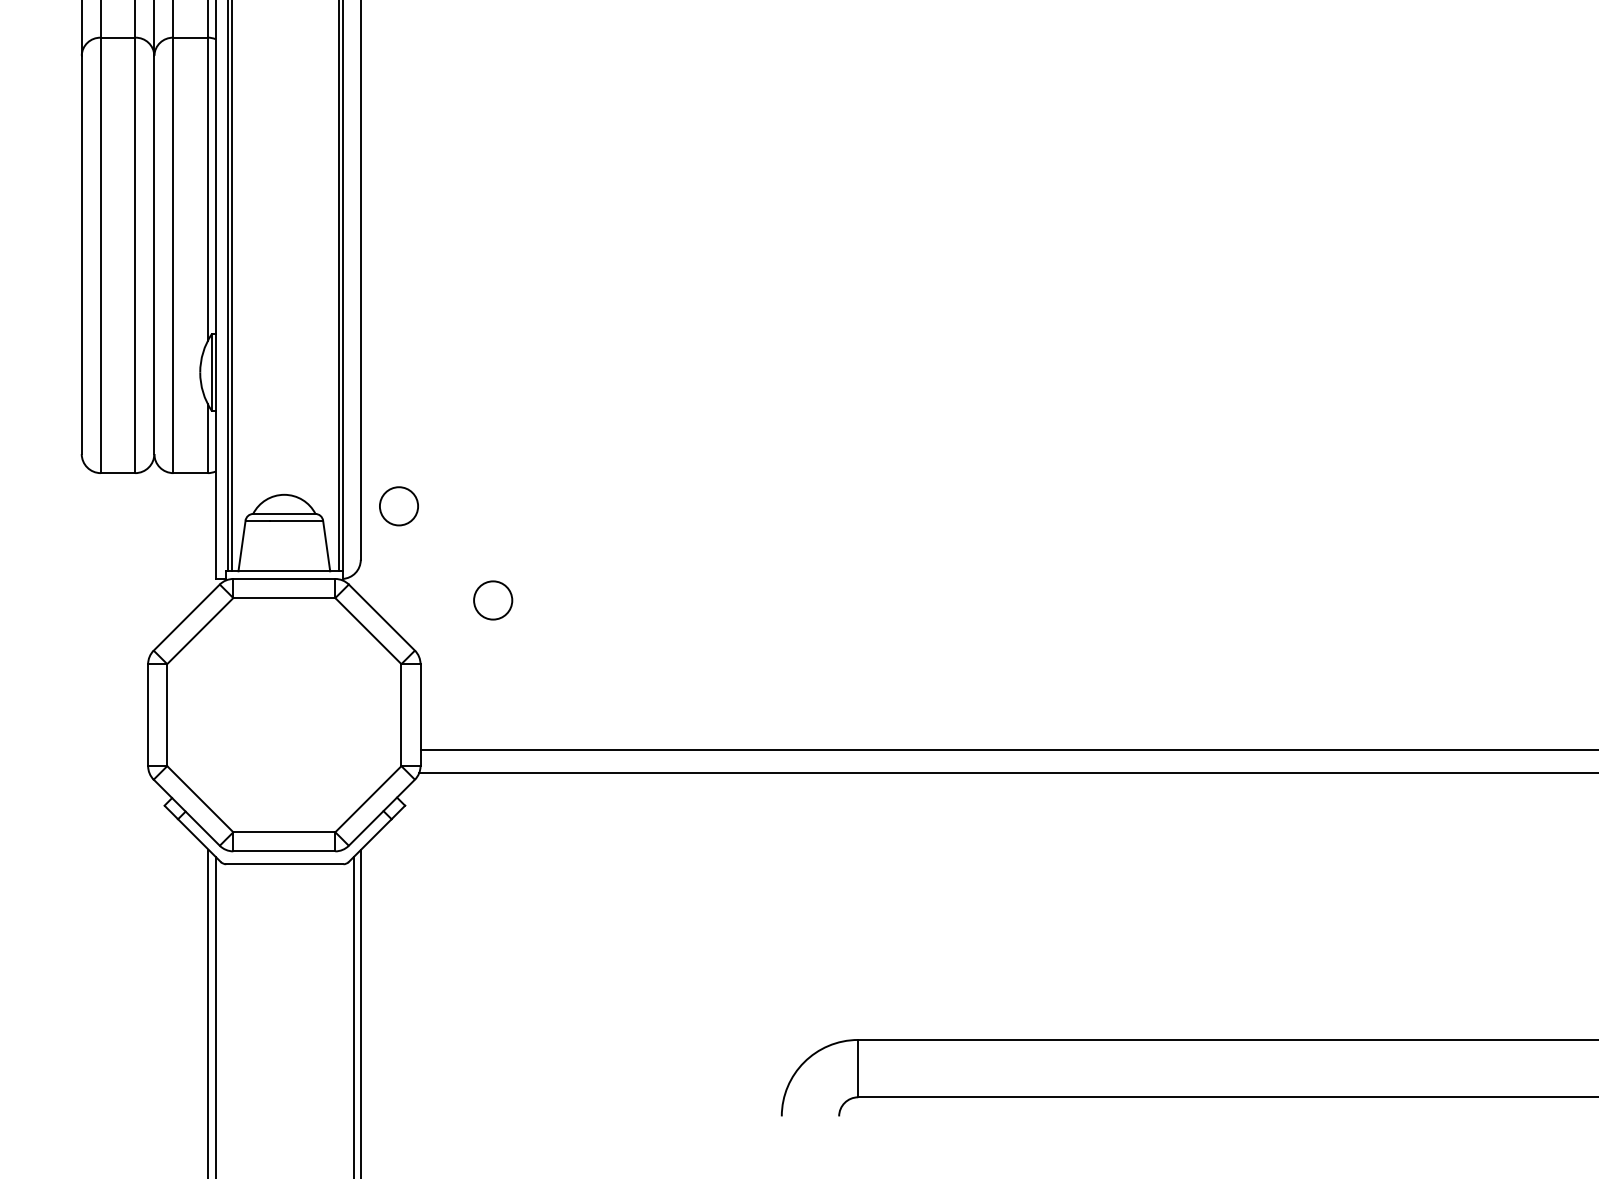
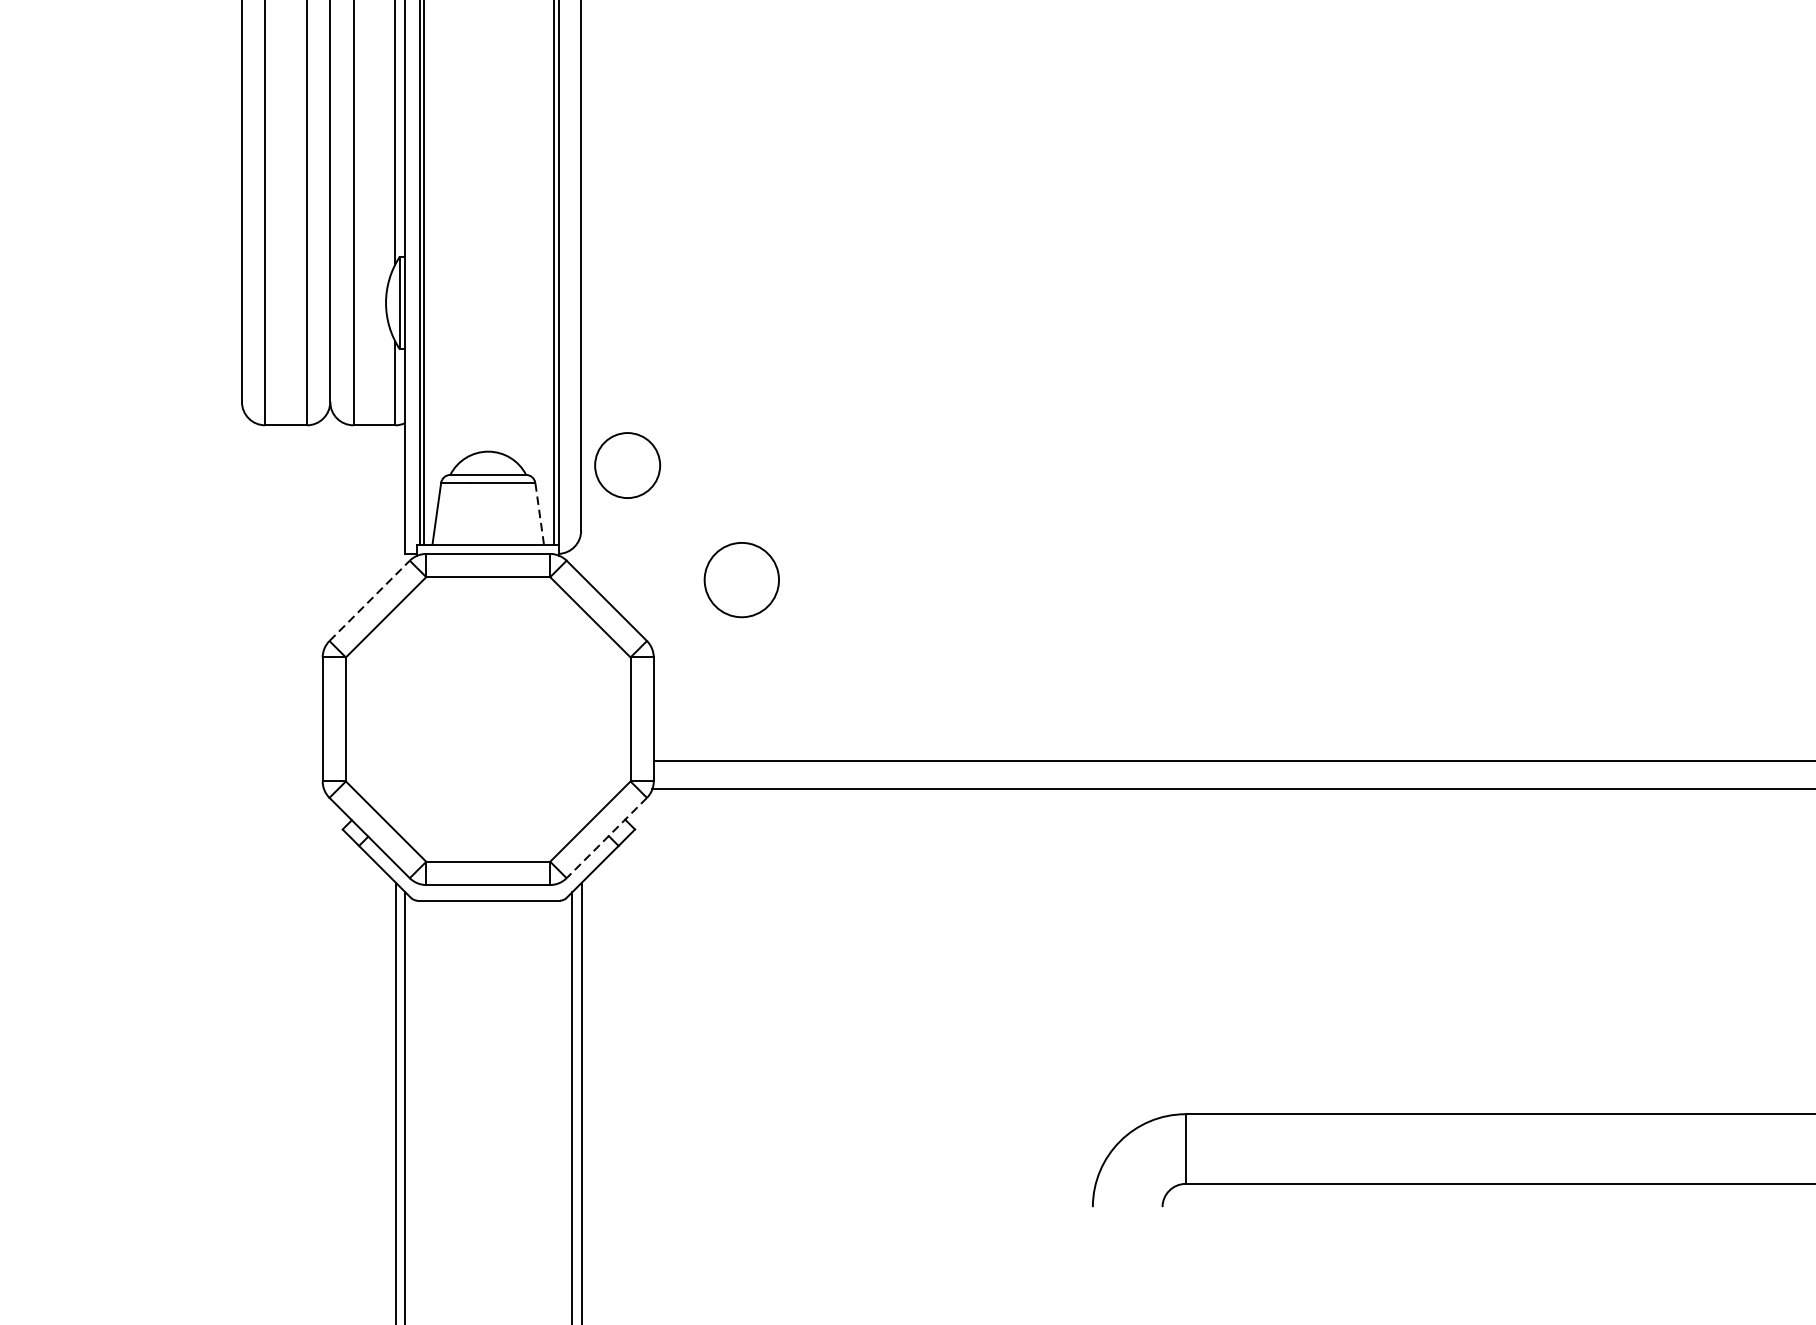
circle: (398, 506) -> (626, 465), size x1.4
line: (326, 545) -> (539, 513), solid -> dashed
circle: (493, 600) -> (742, 580), size x1.6
line: (186, 617) -> (369, 600), solid -> dashed
line: (381, 812) -> (606, 837), solid -> dashed

